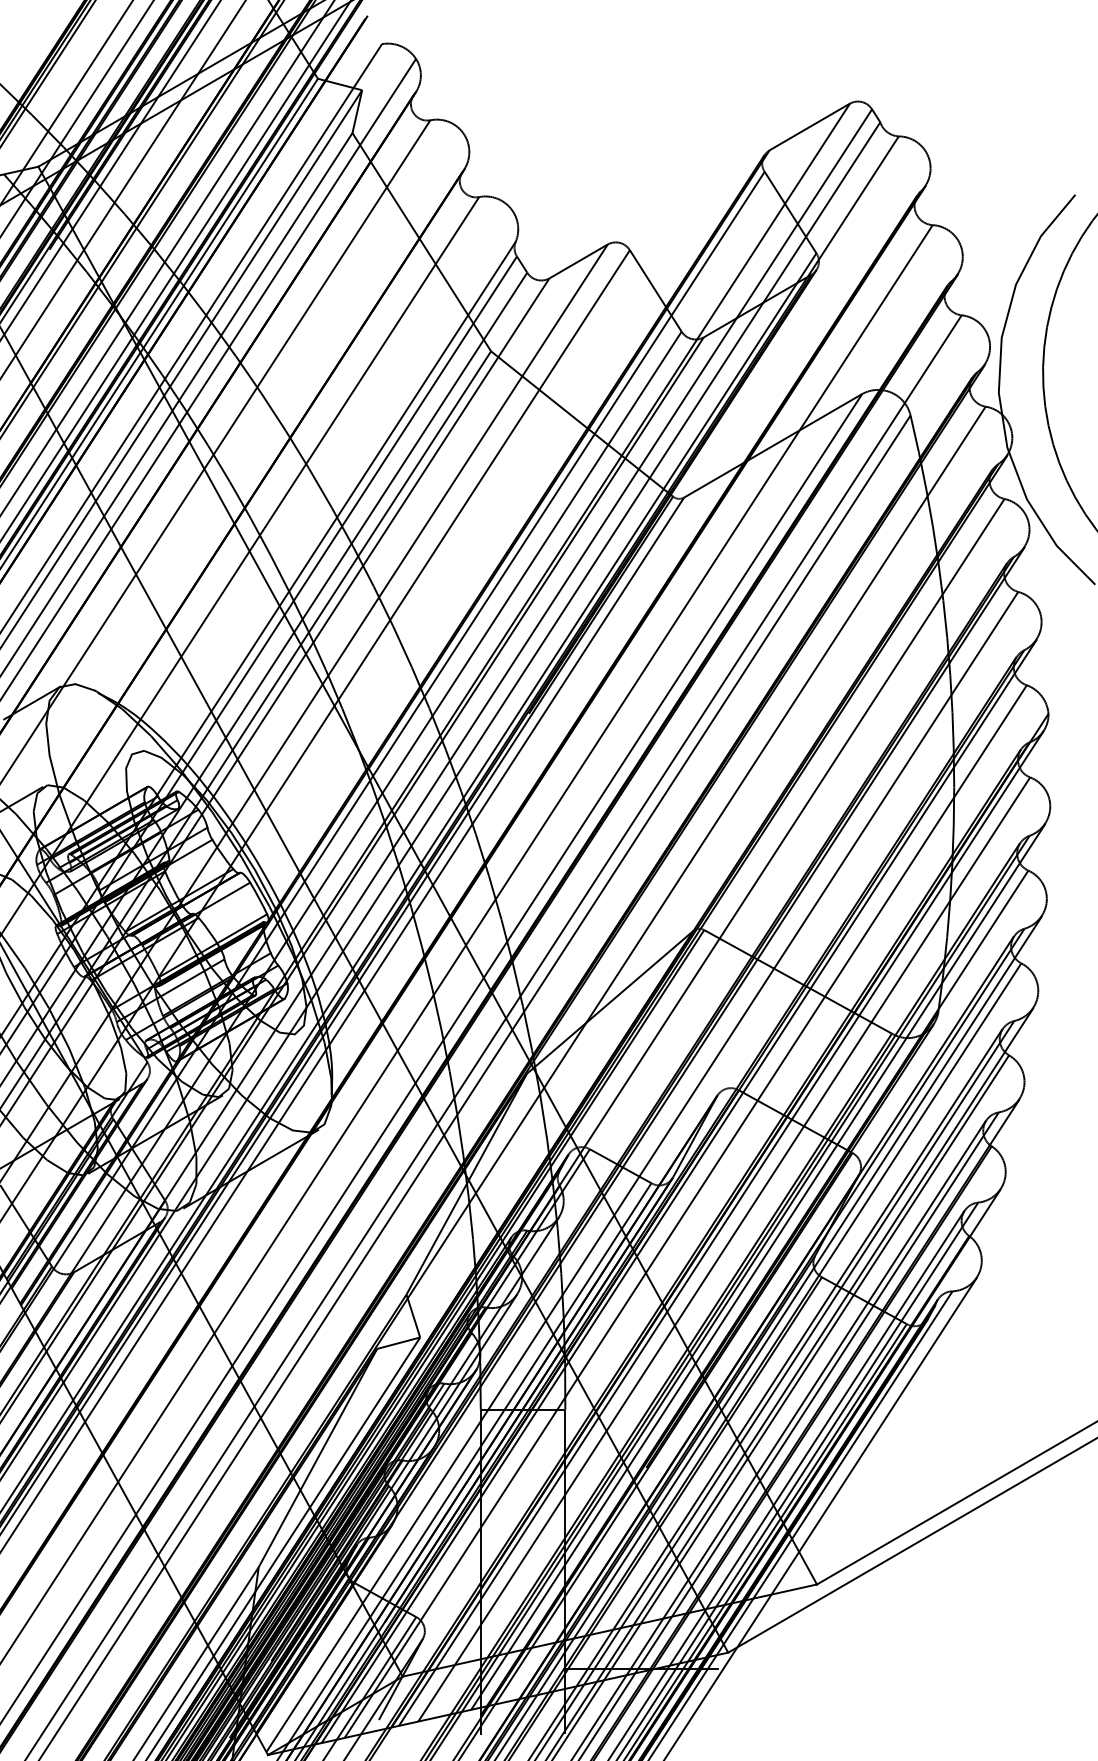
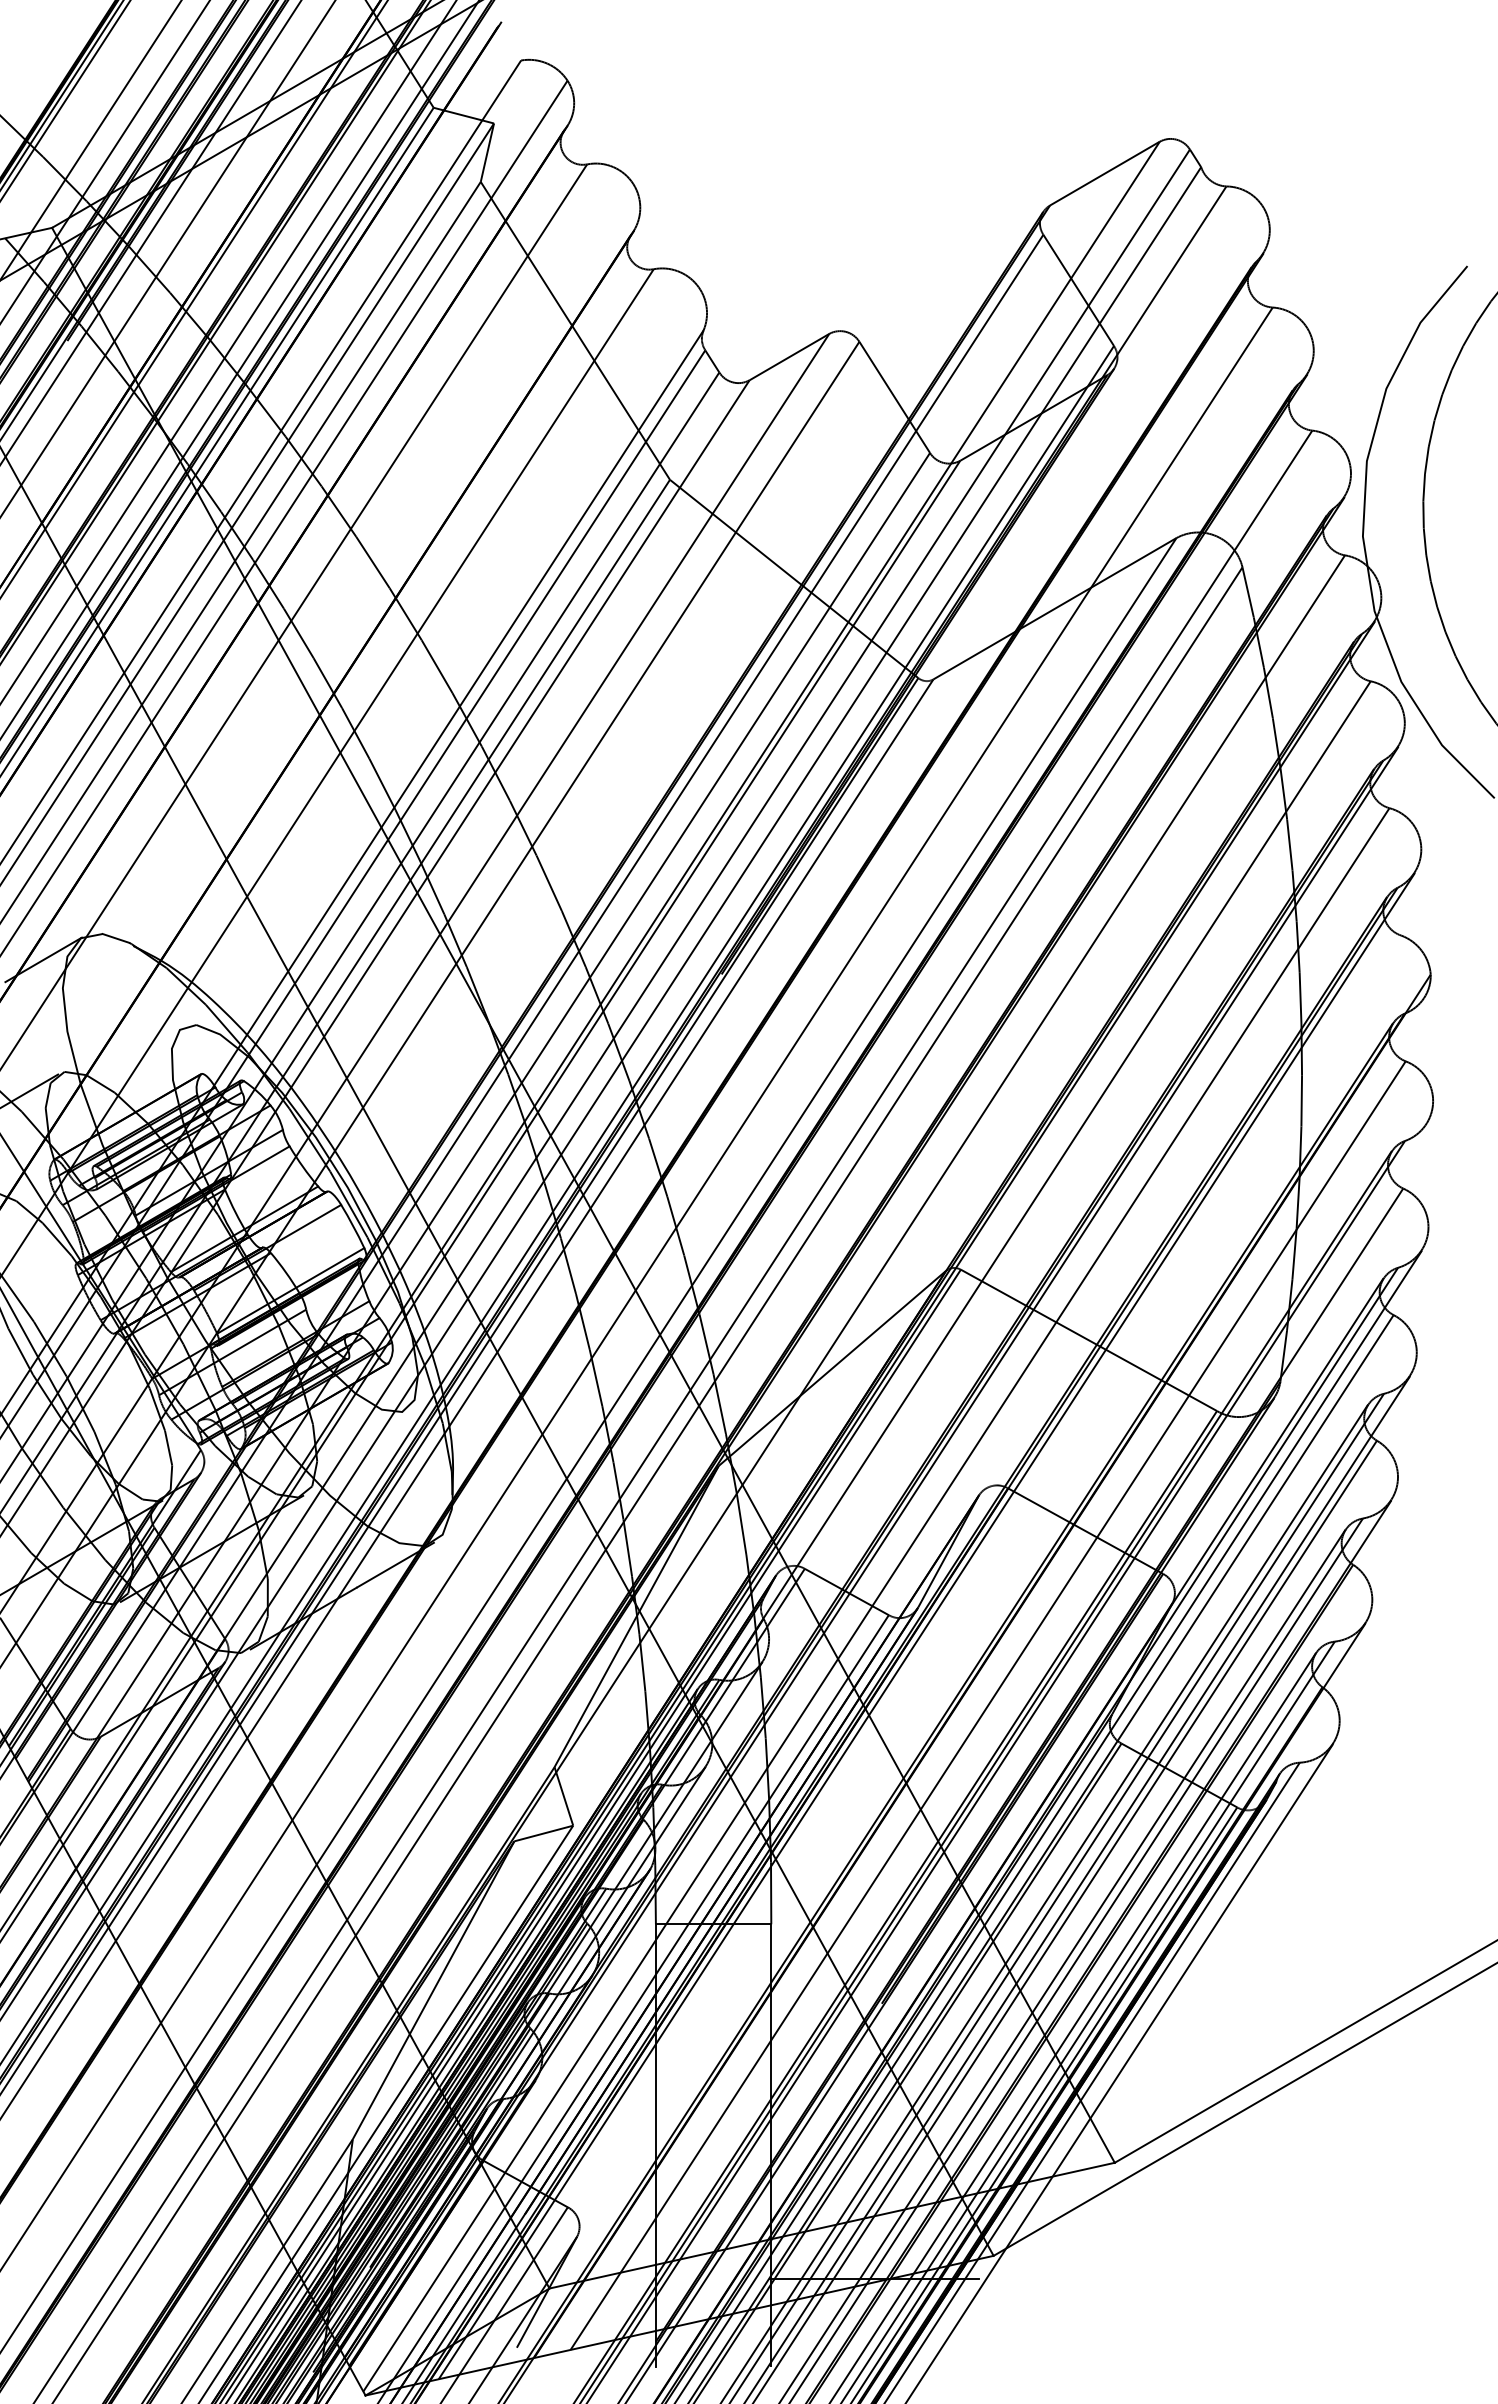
line: (685, 1211) -> (935, 1653), removed
line: (721, 1228) -> (984, 1676), removed
line: (758, 1266) -> (1034, 1728), removed

